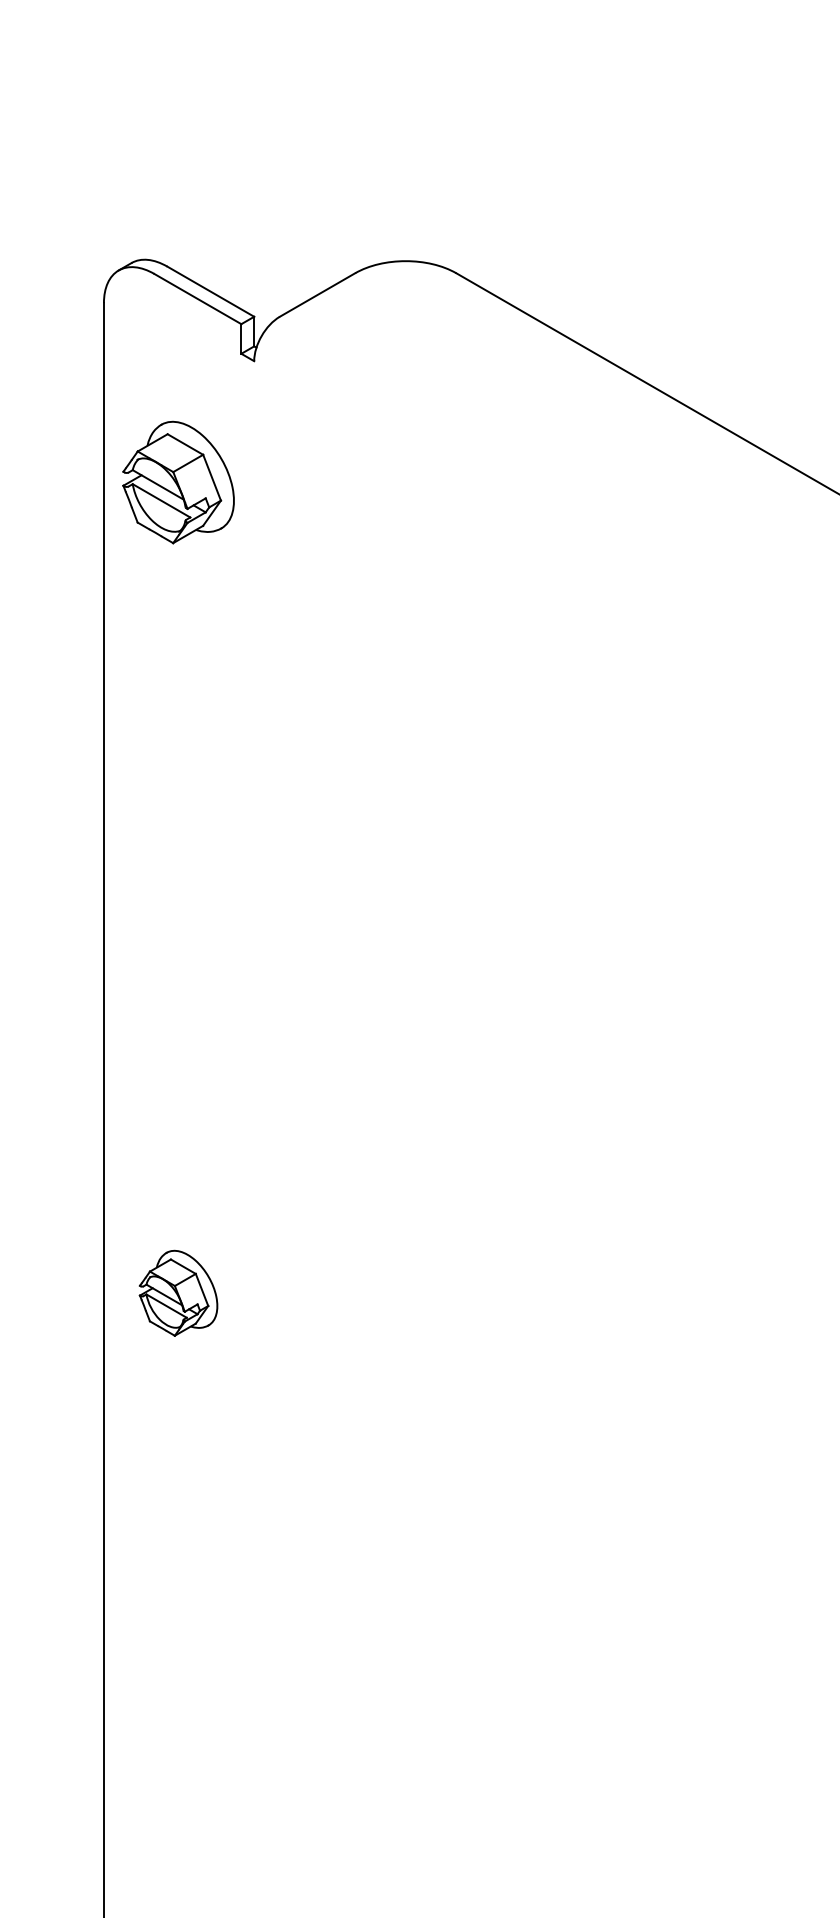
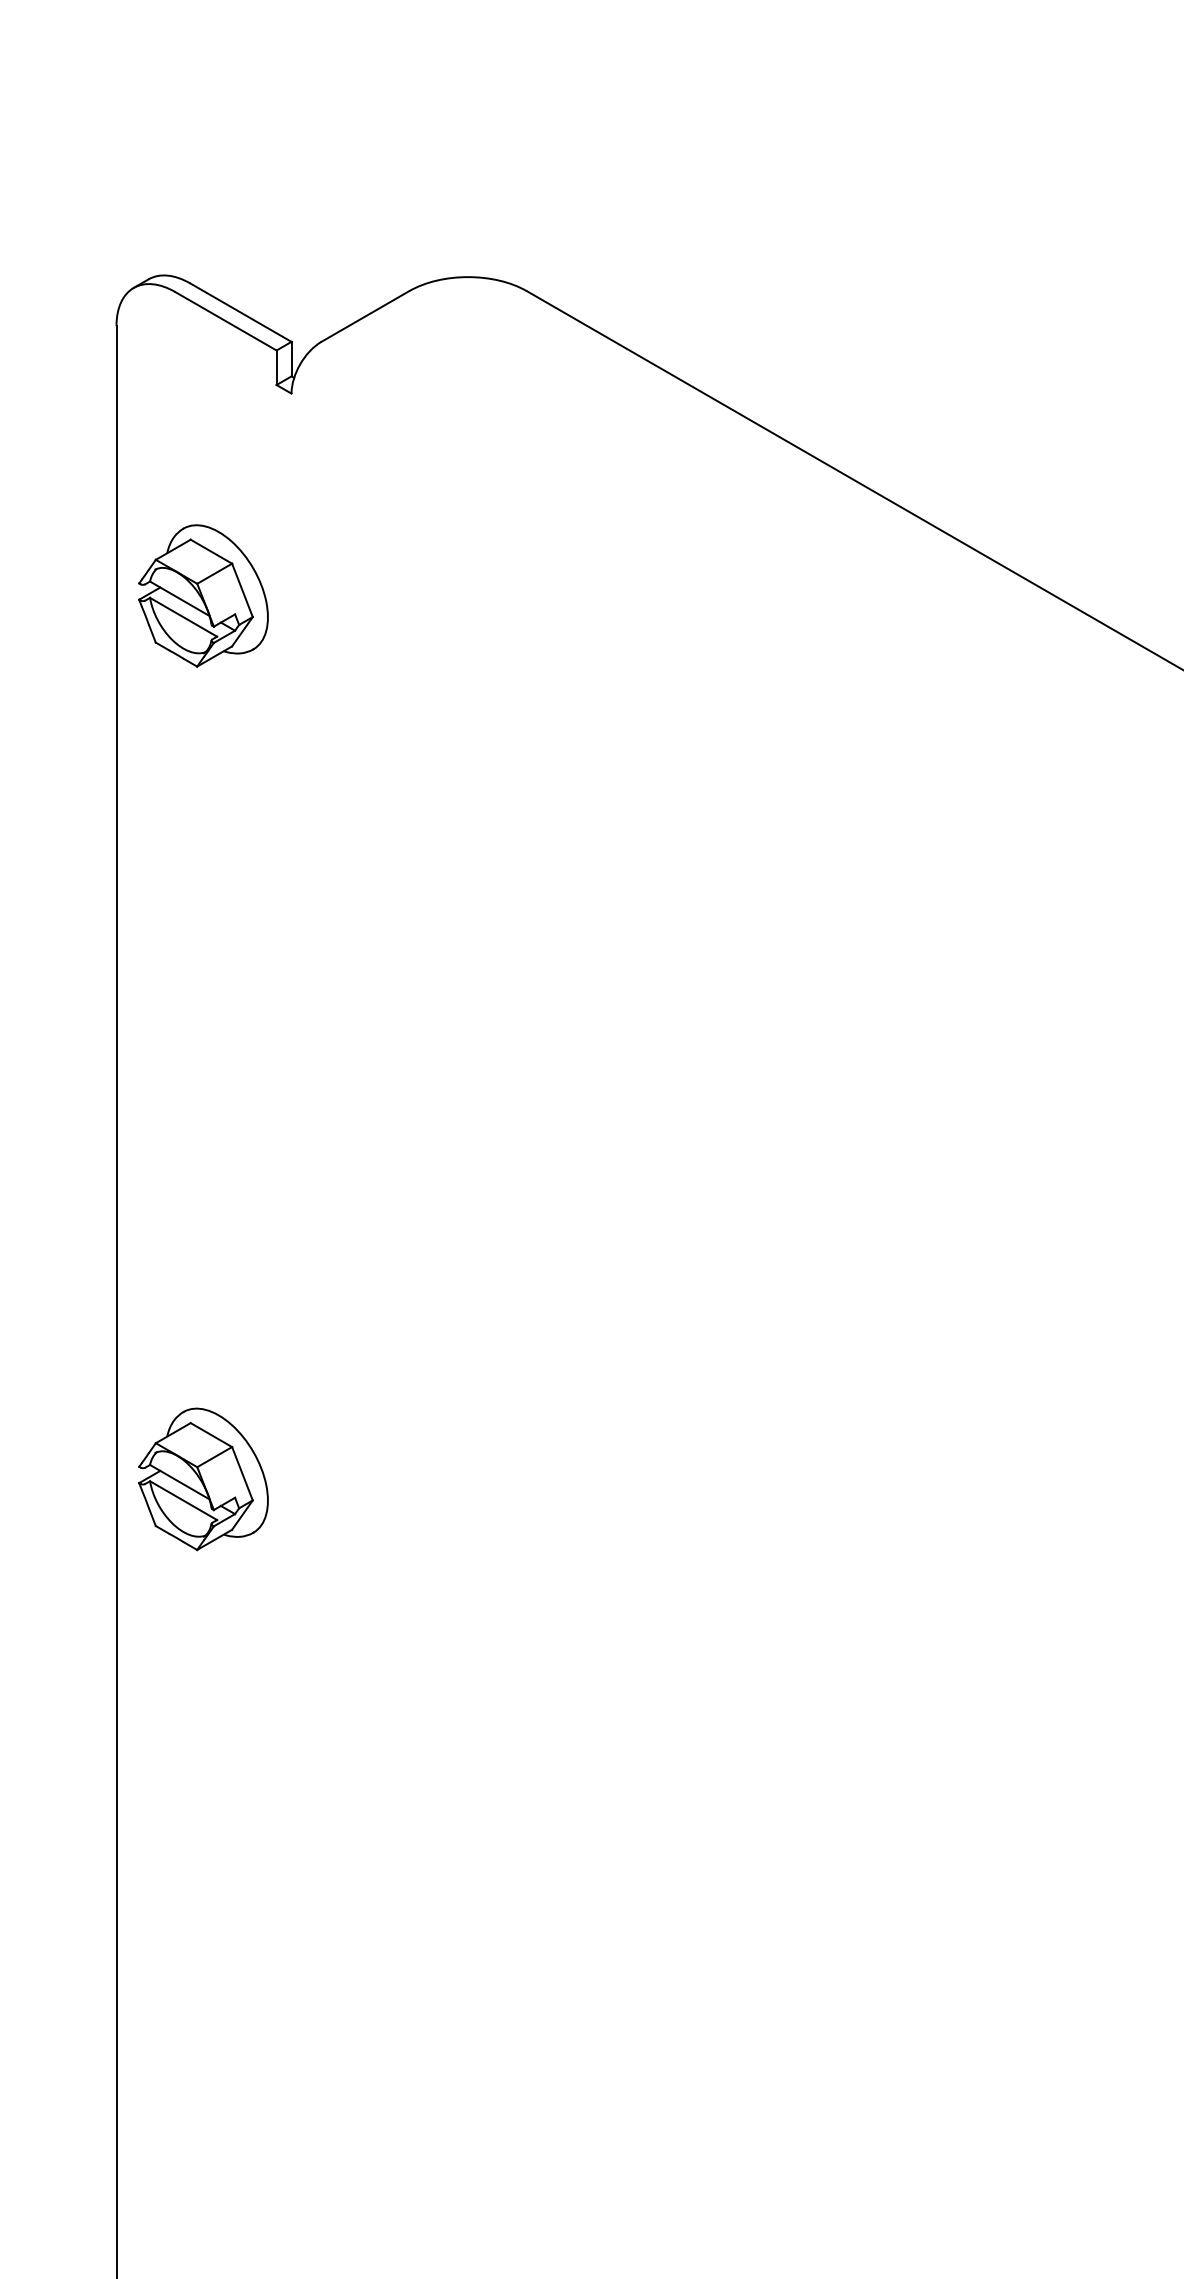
part: (178, 482) -> (203, 595), moved
part: (178, 1293) -> (203, 1479), size x1.43

